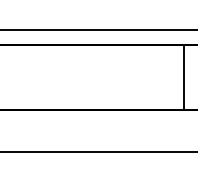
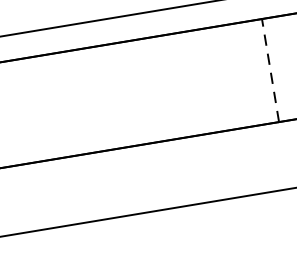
line: (184, 77) -> (271, 70), solid -> dashed

